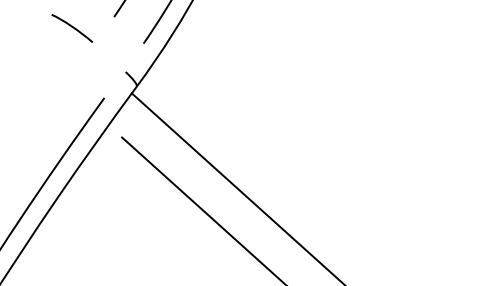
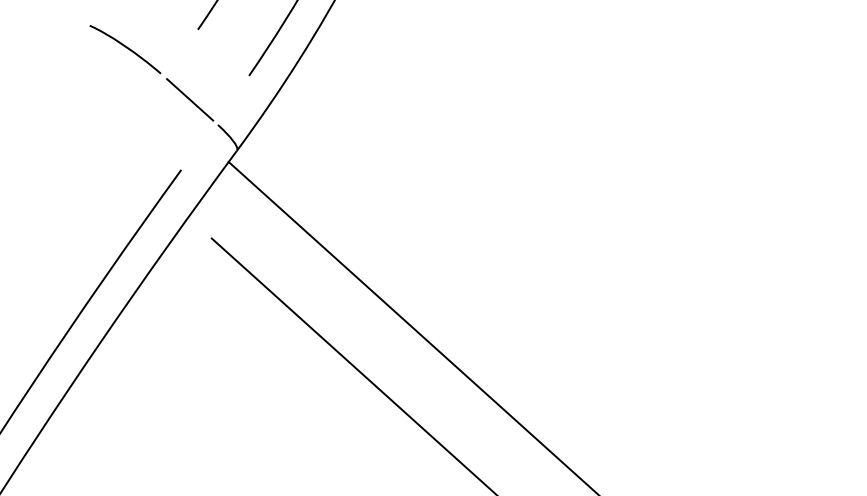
line: (109, 57) -> (189, 99), added

